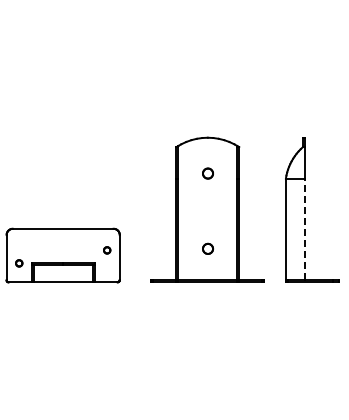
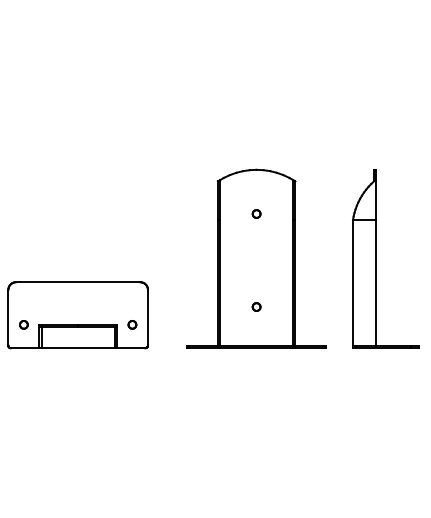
part: (207, 173) -> (256, 213), size x0.62
line: (304, 229) -> (375, 283), dashed -> solid
part: (207, 248) -> (256, 306), size x0.62
part: (107, 250) -> (132, 325), moved

